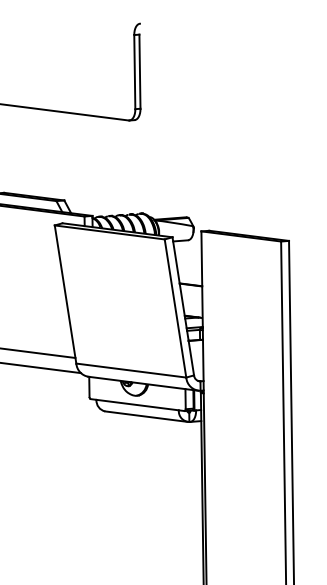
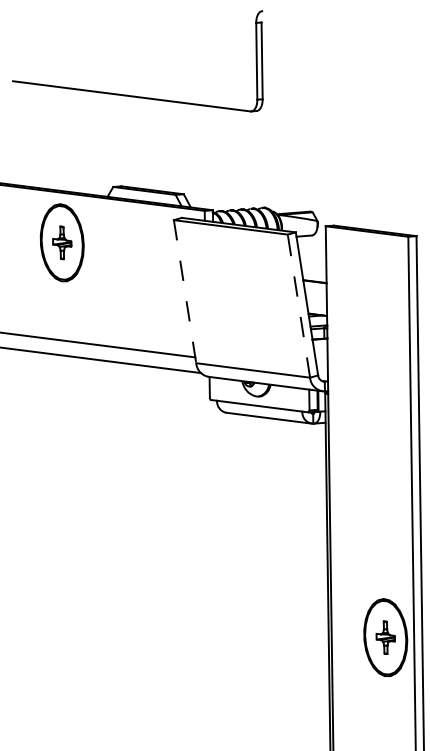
line: (65, 295) -> (185, 292), solid -> dashed
line: (175, 307) -> (298, 305), solid -> dashed

